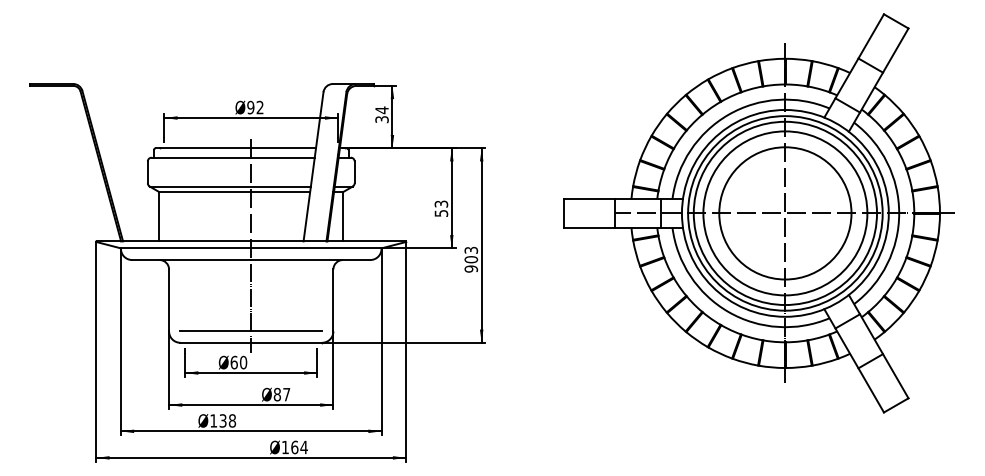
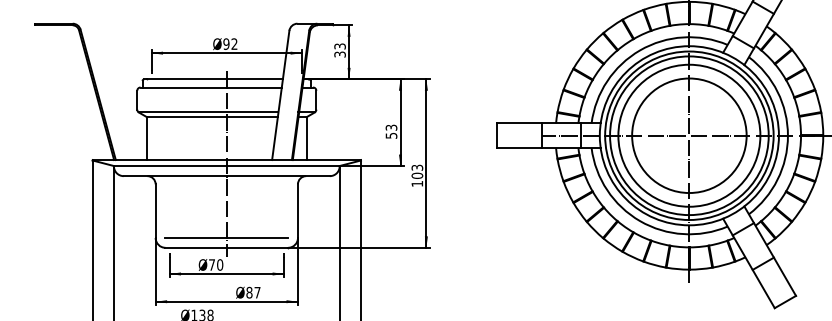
text: (381, 110) -> (339, 46), 34 -> 33
text: (471, 268) -> (417, 183), 903 -> 103
text: (233, 362) -> (211, 264), 60 -> 70

